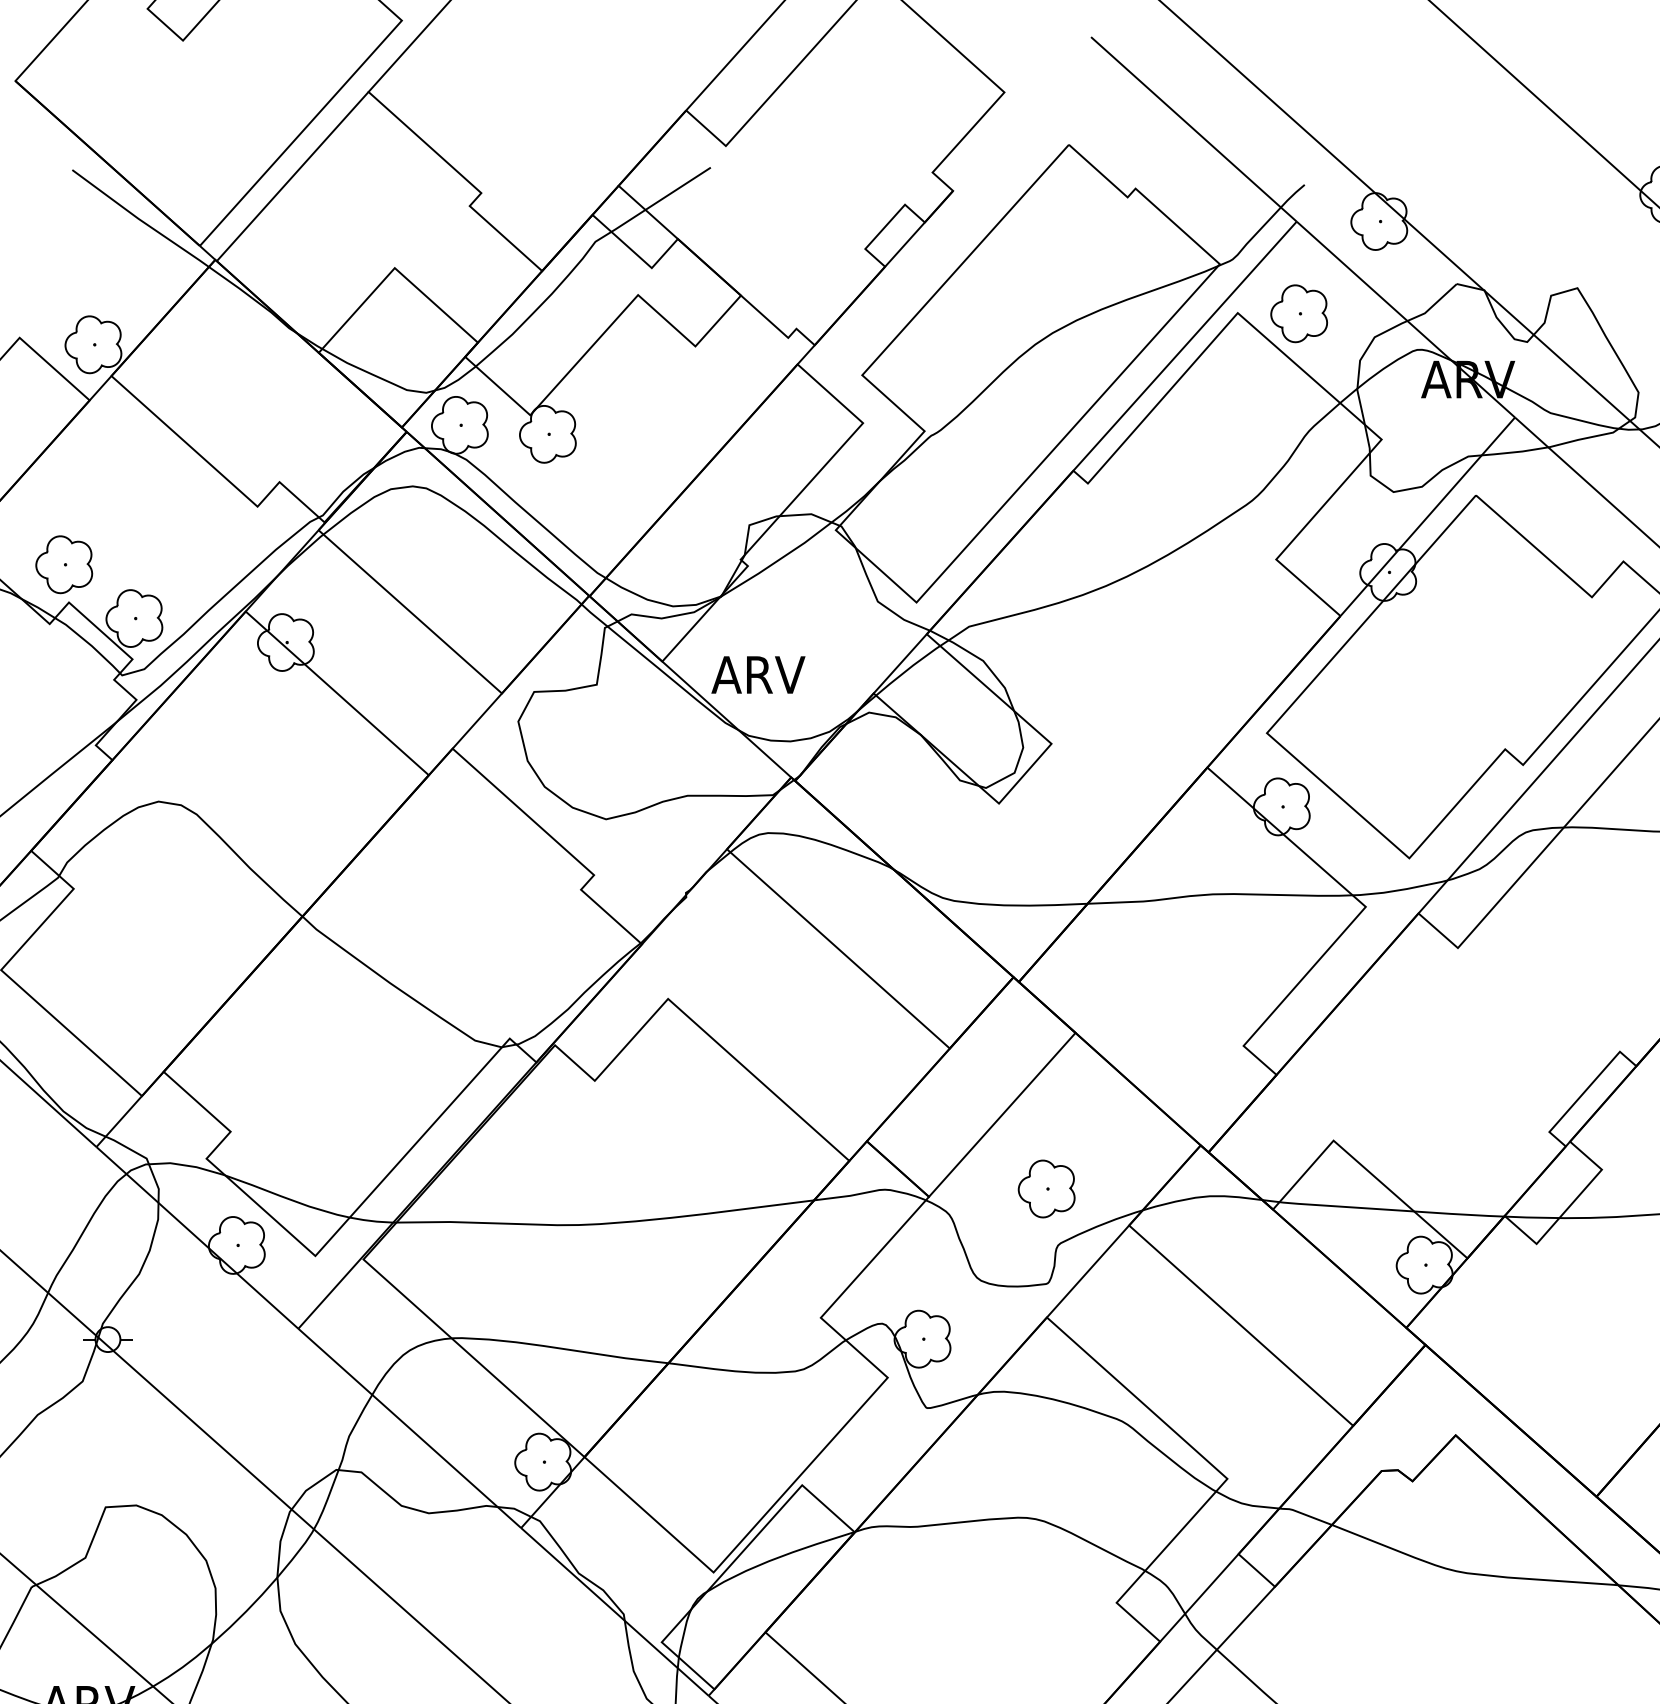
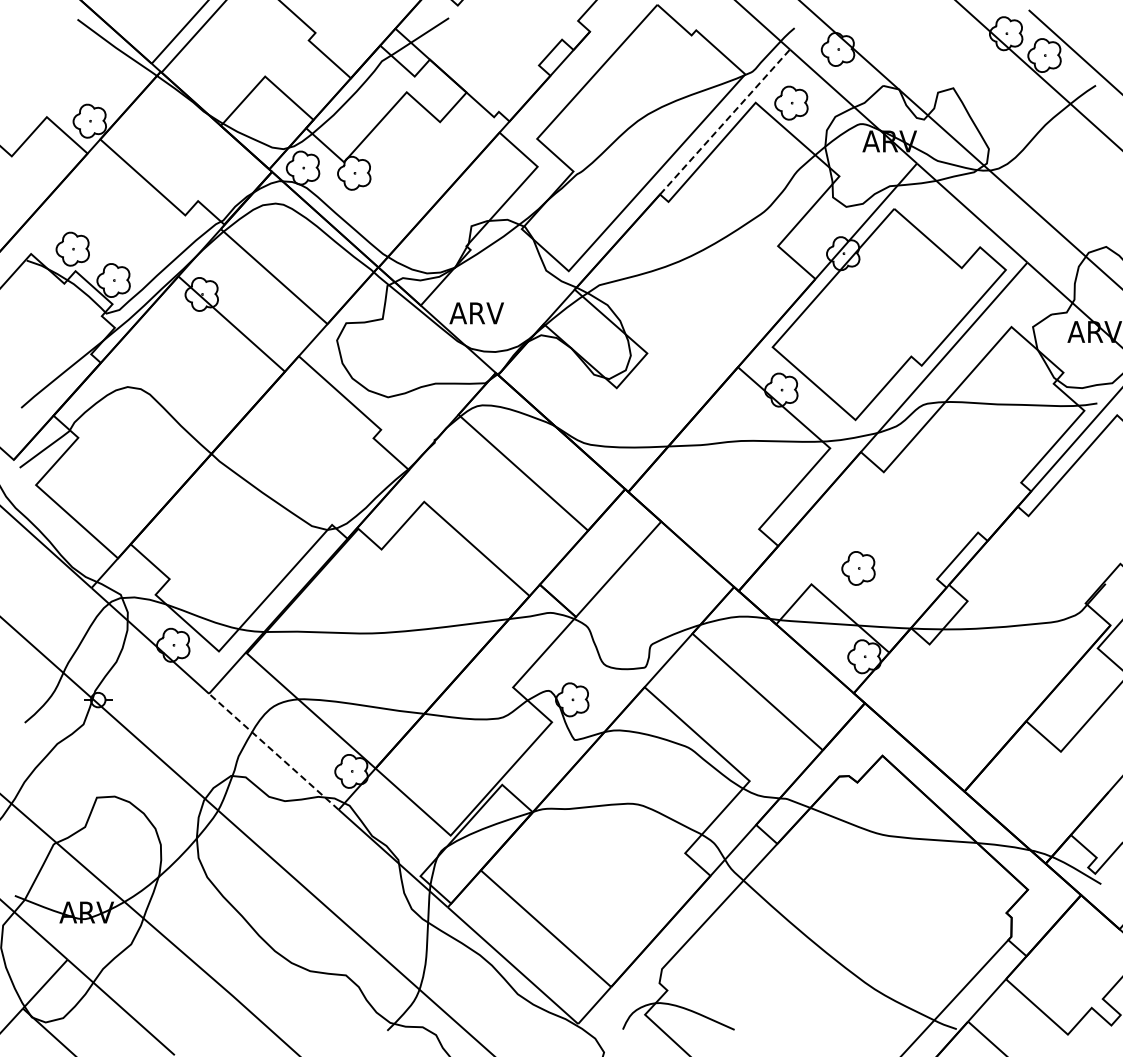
line: (1185, 345) -> (725, 121), solid -> dashed
part: (1046, 1189) -> (858, 568), moved
line: (409, 1427) -> (273, 751), solid -> dashed

